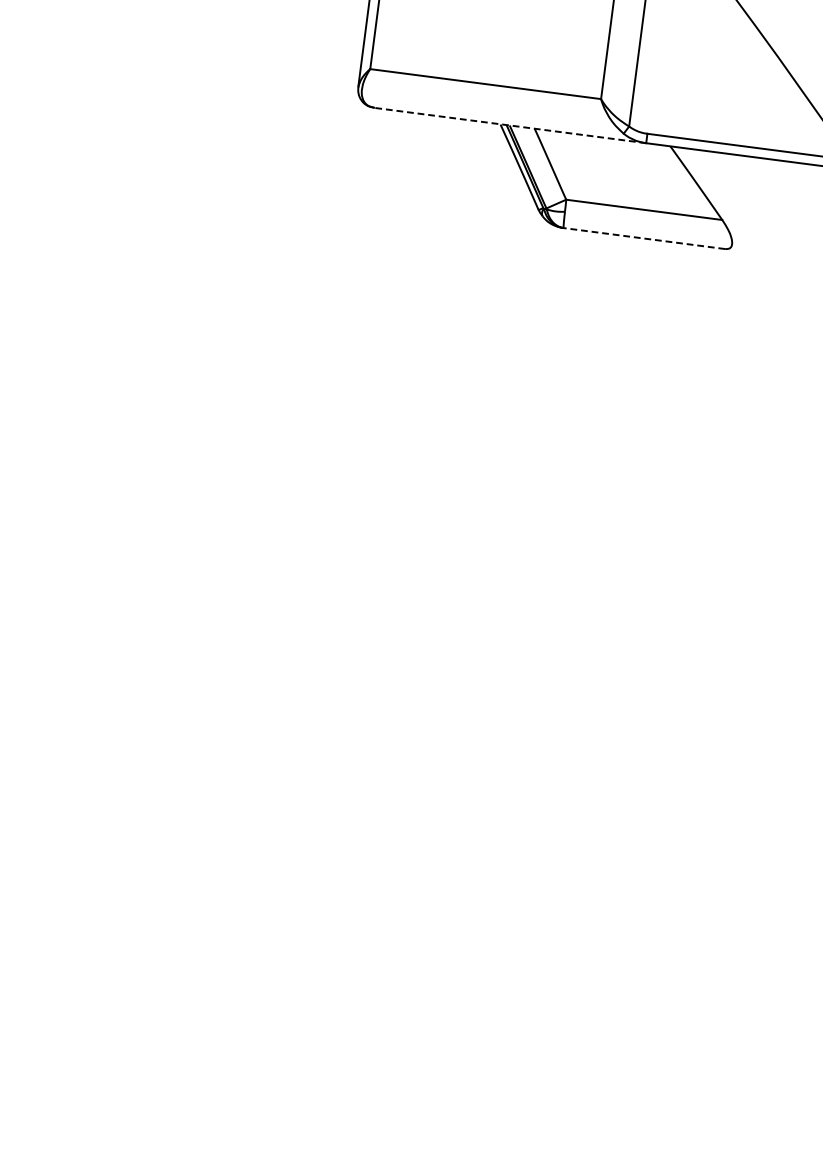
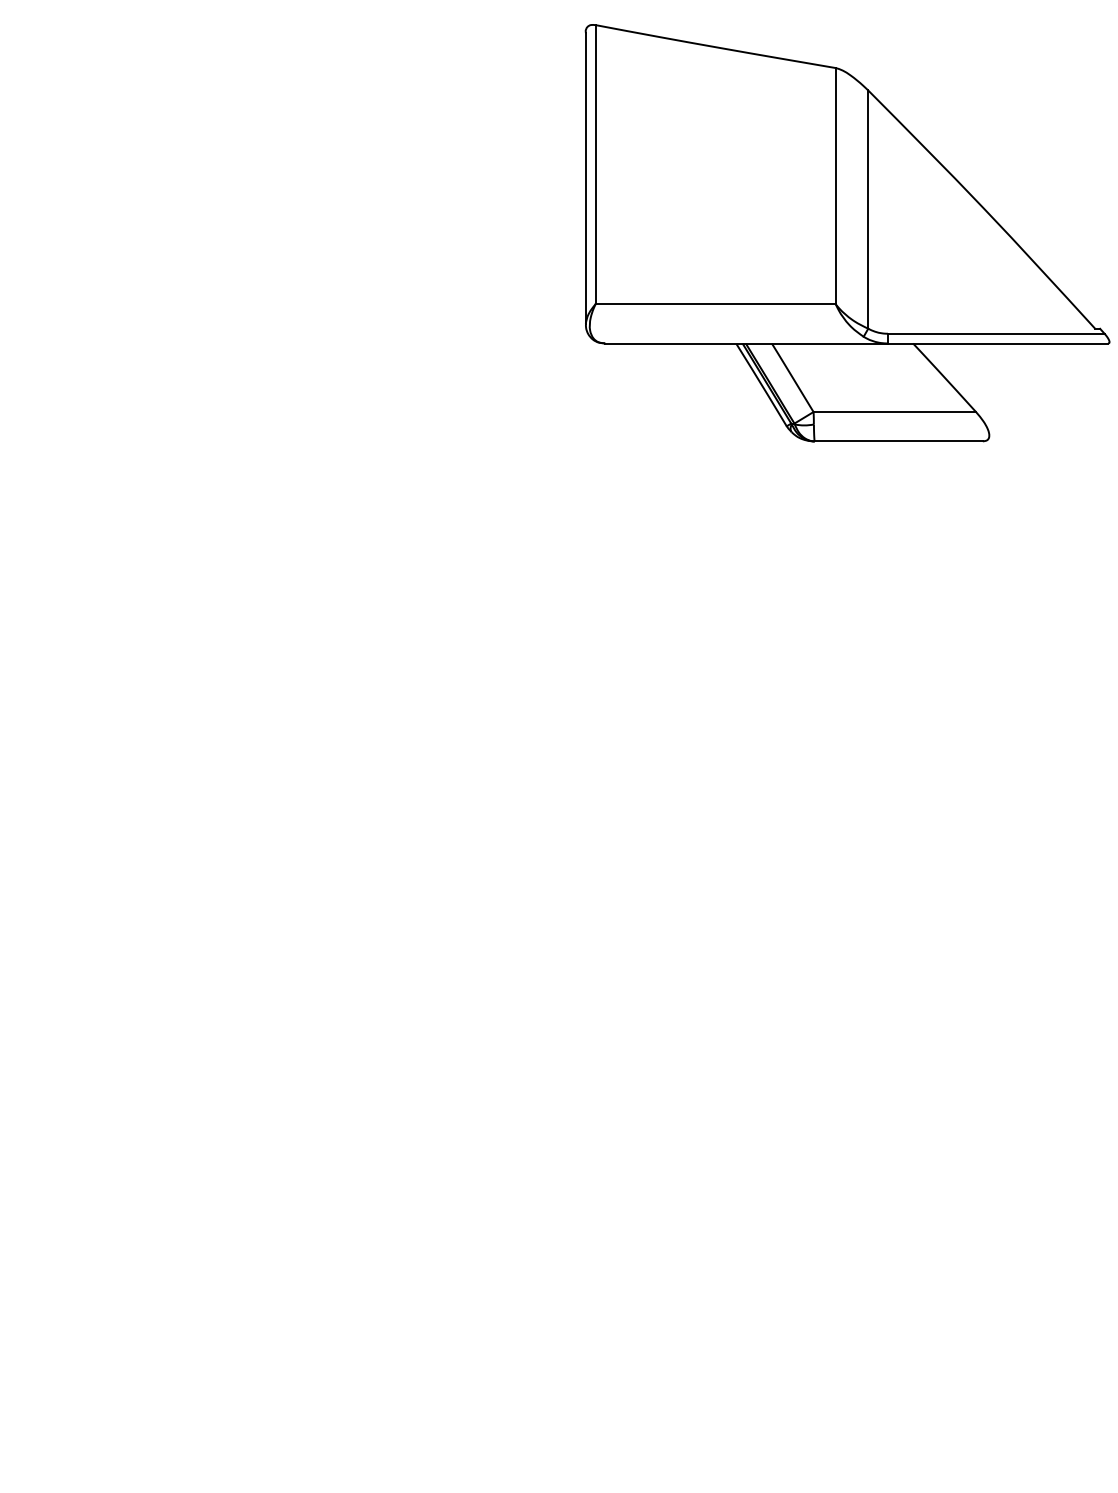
line: (510, 125) -> (746, 343), dashed -> solid
line: (644, 238) -> (898, 441), dashed -> solid

